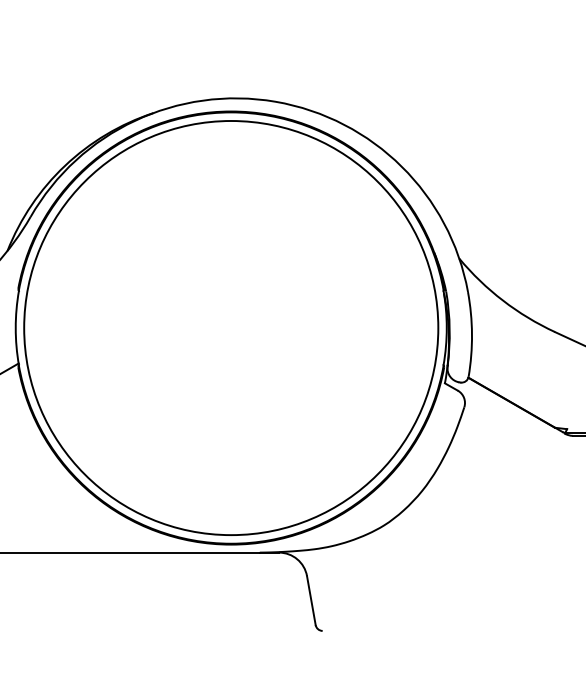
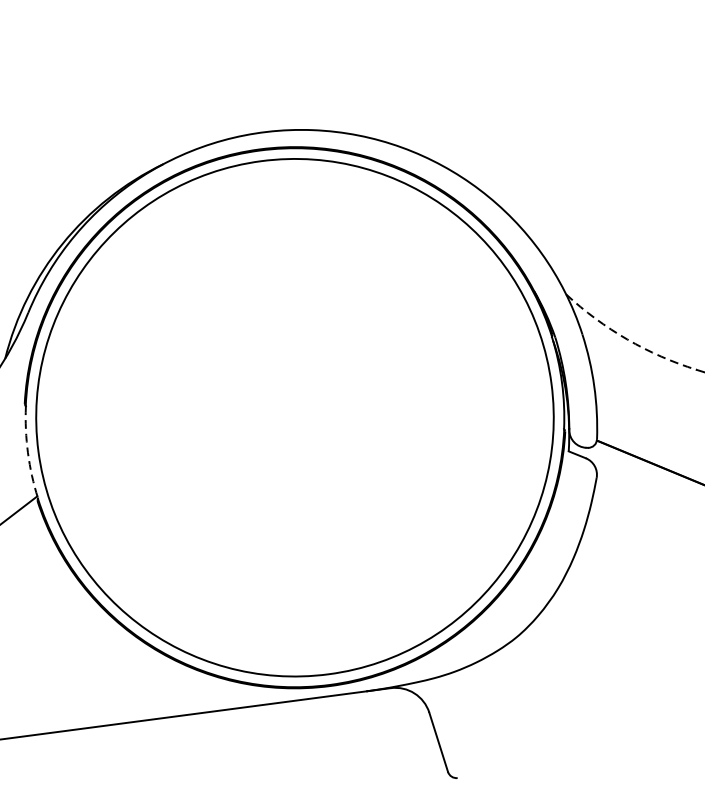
arc: (503, 300) -> (627, 339), solid -> dashed
arc: (15, 328) -> (27, 453), solid -> dashed

